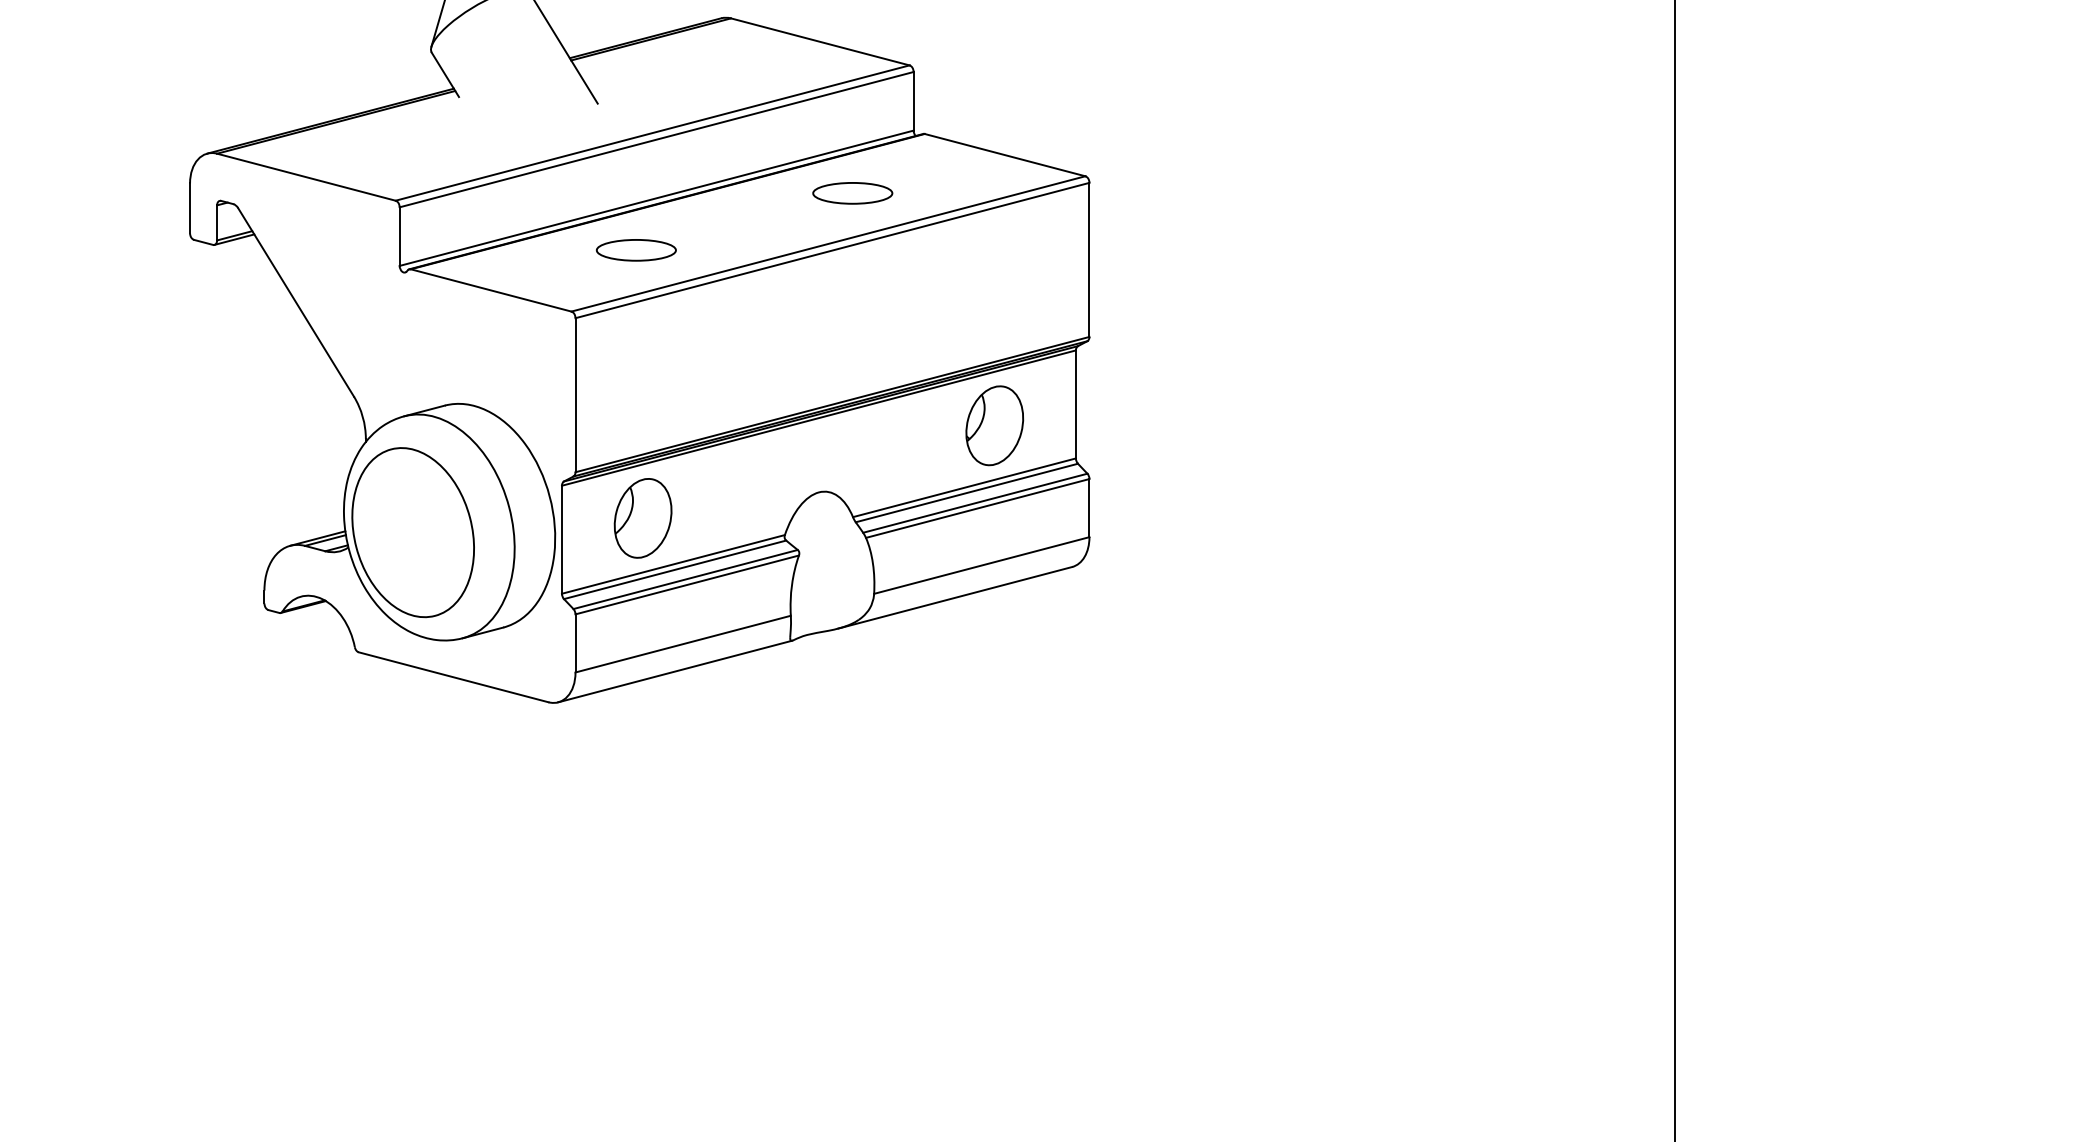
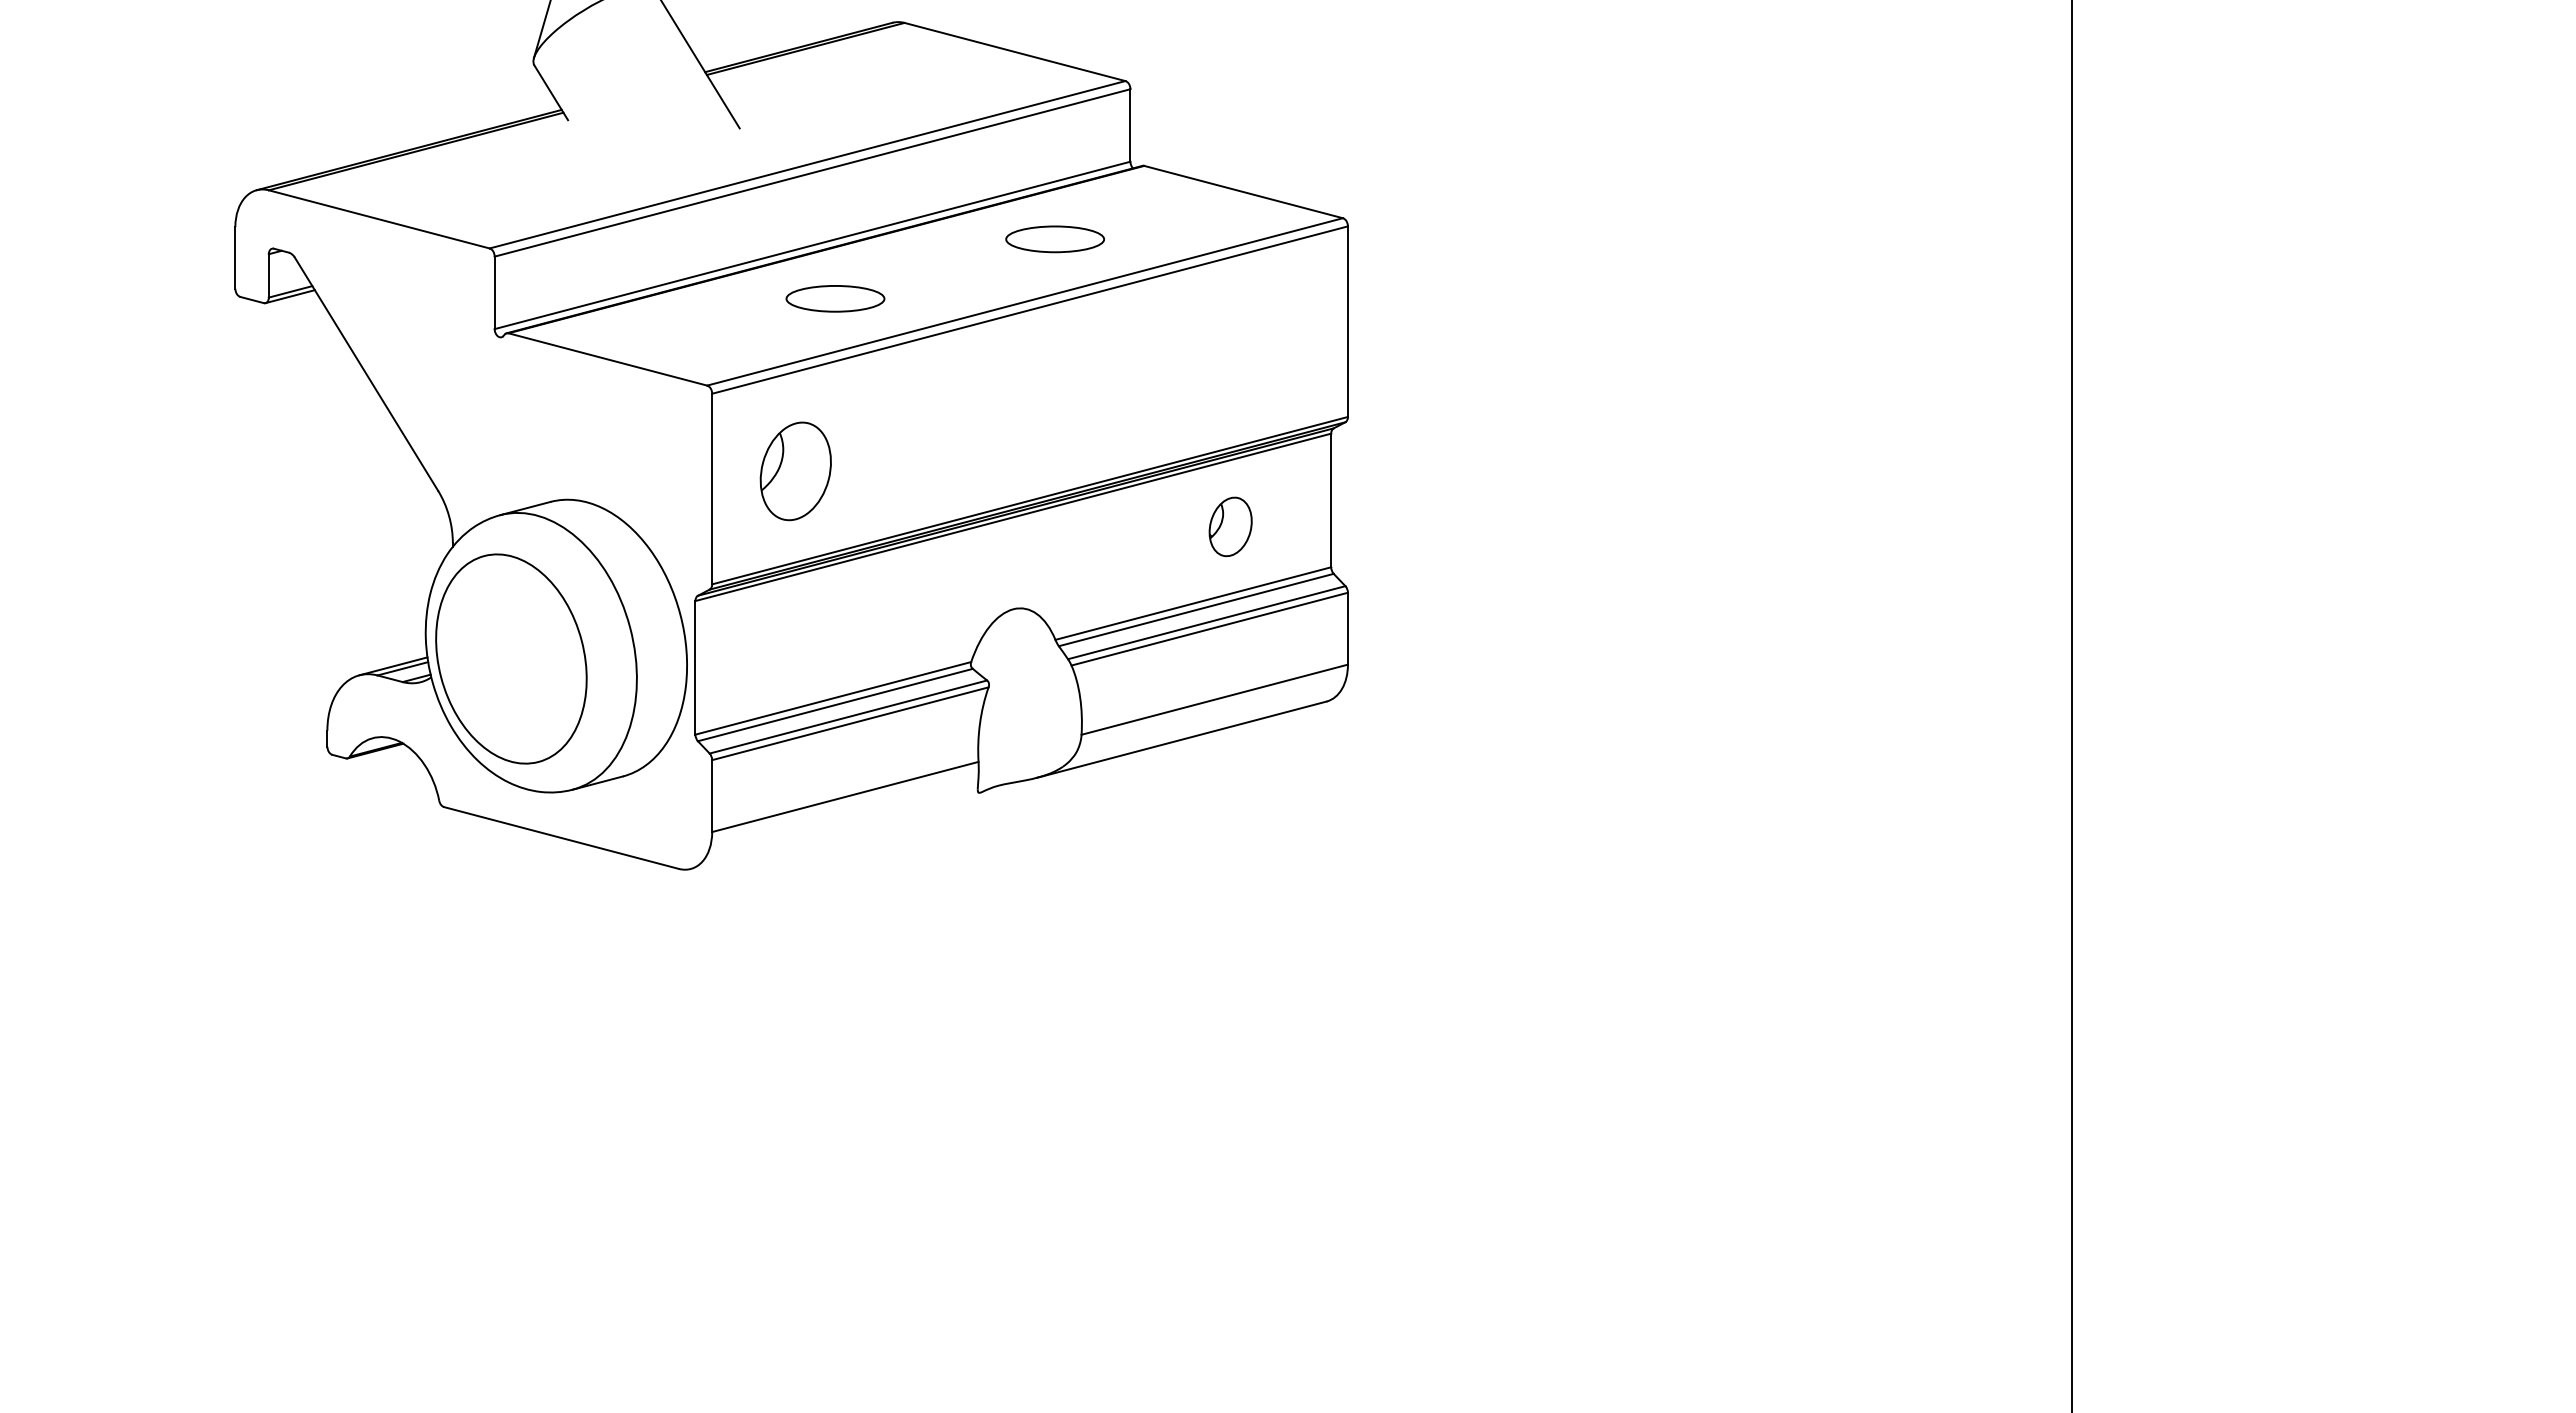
part: (636, 250) -> (835, 298), moved
part: (994, 425) -> (1230, 526), size x0.6
part: (642, 518) -> (795, 471), moved
line: (675, 671) -> (835, 830), removed

